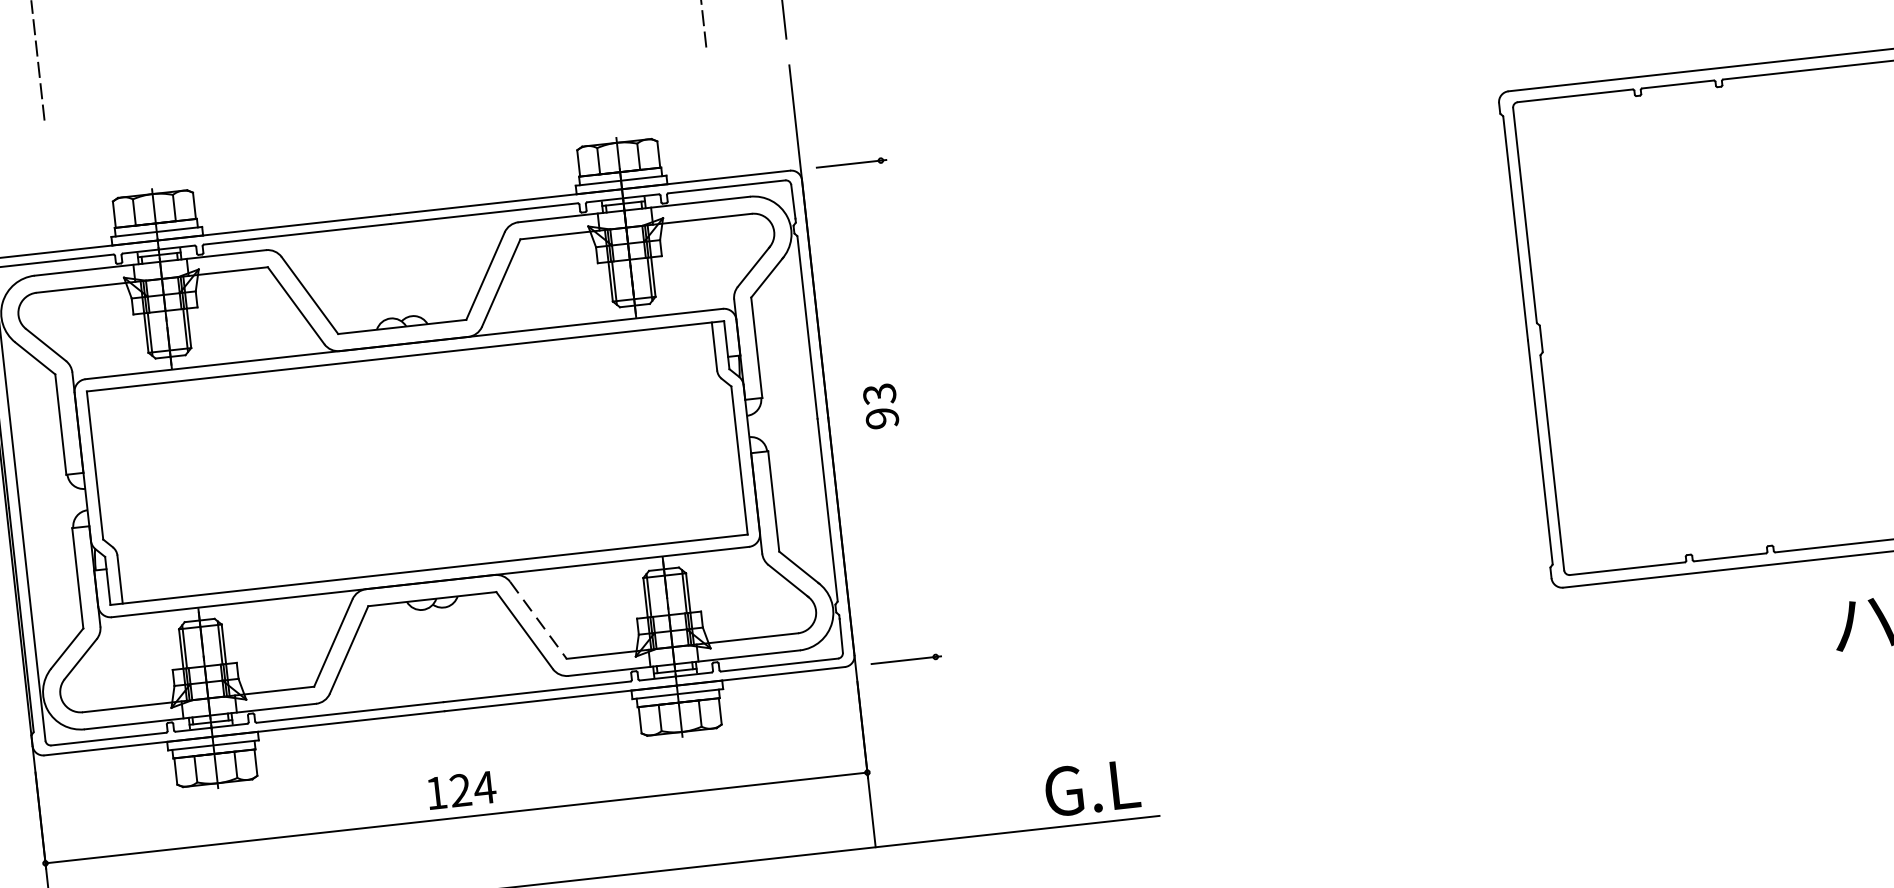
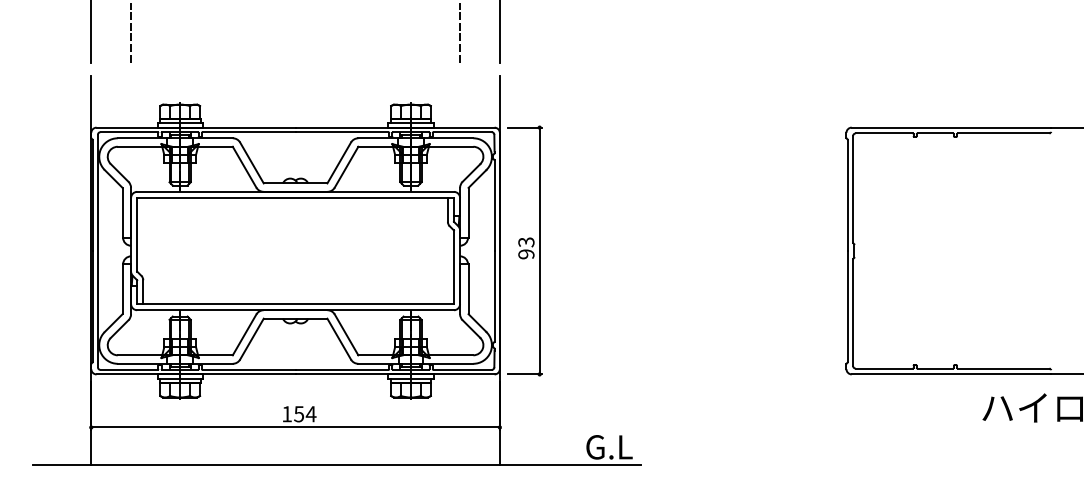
line: (907, 407) -> (539, 250), added
line: (538, 619) -> (346, 334), dashed -> solid
text: (461, 790) -> (299, 414), 124 -> 154

